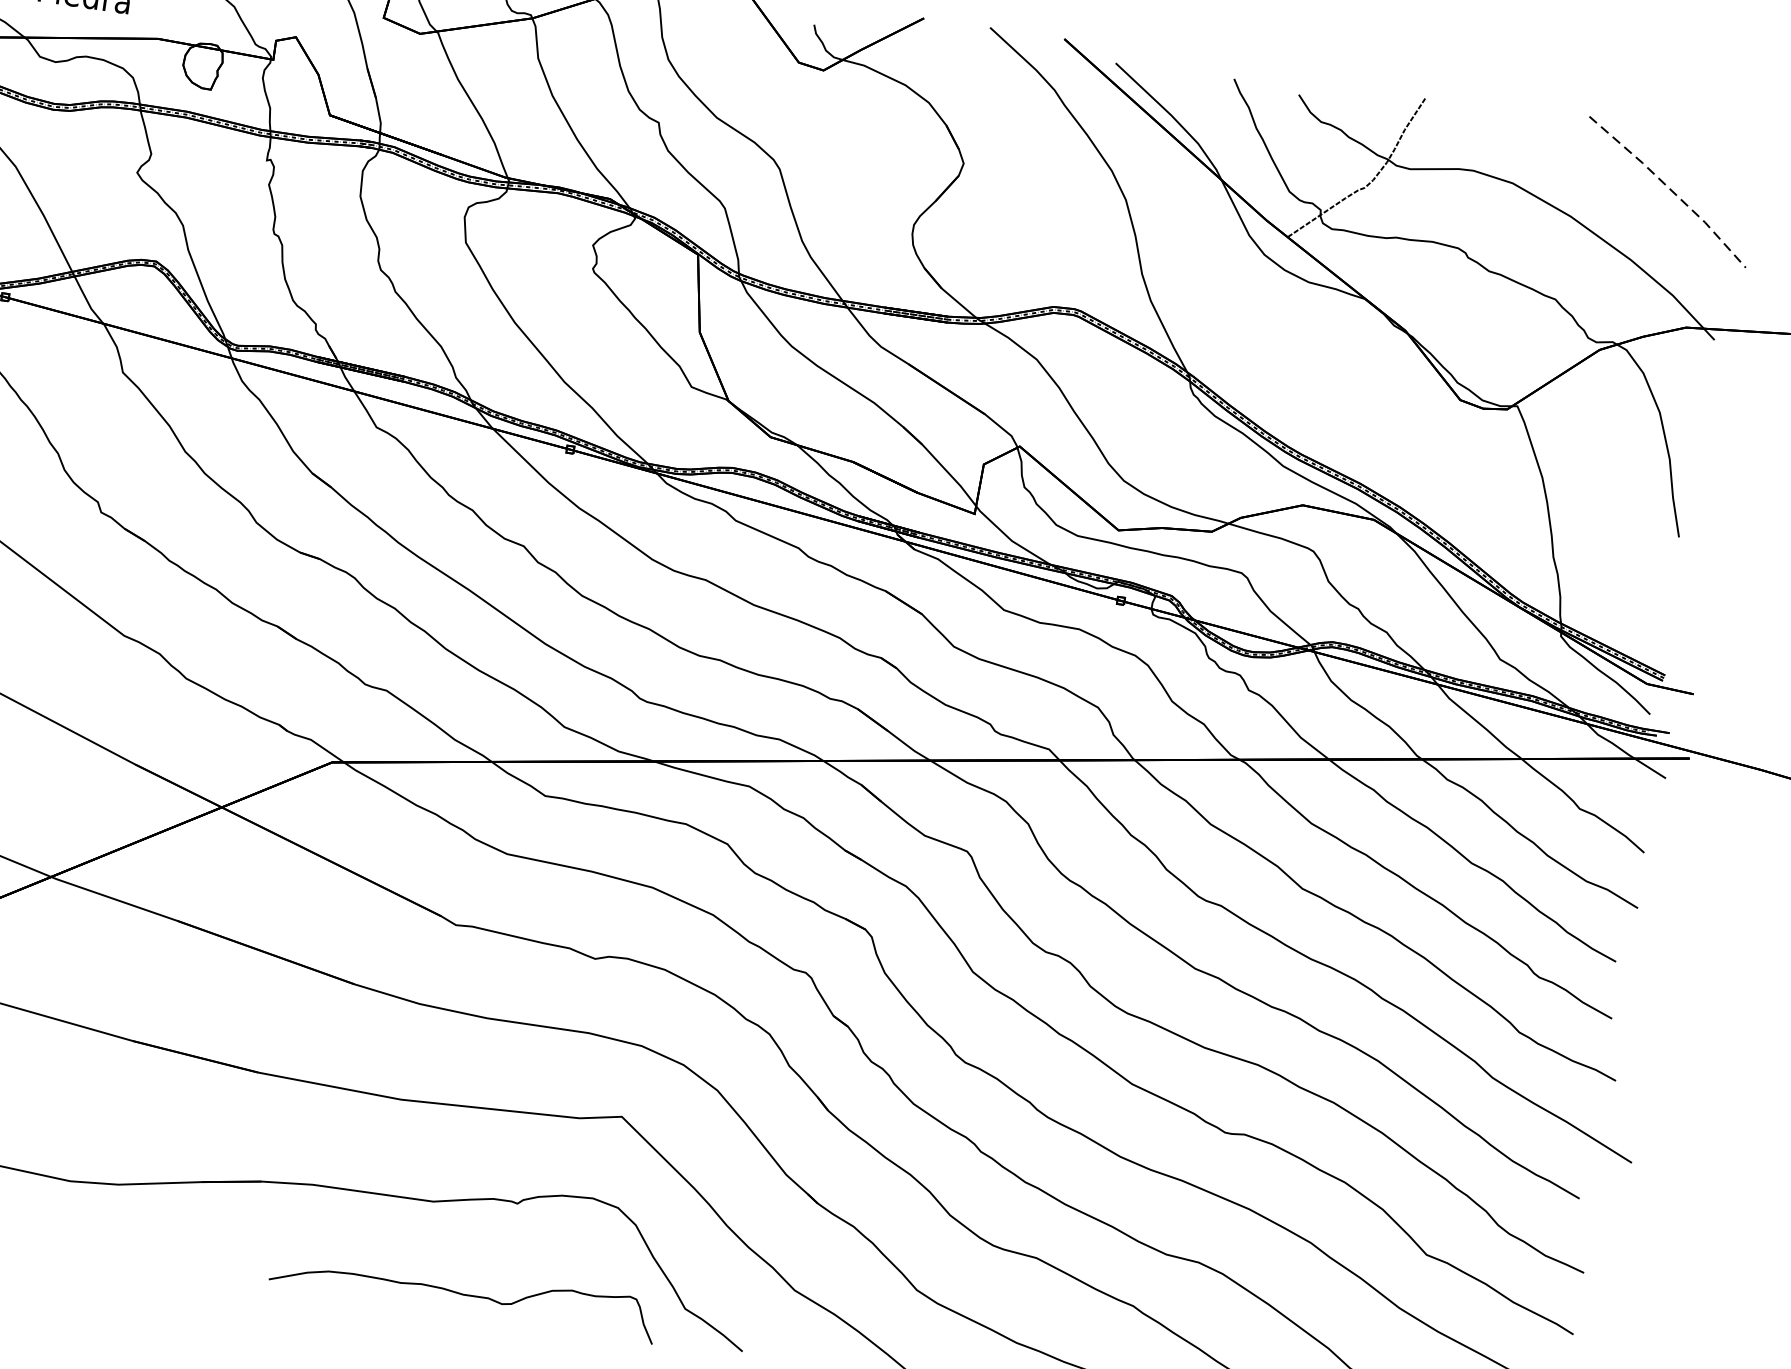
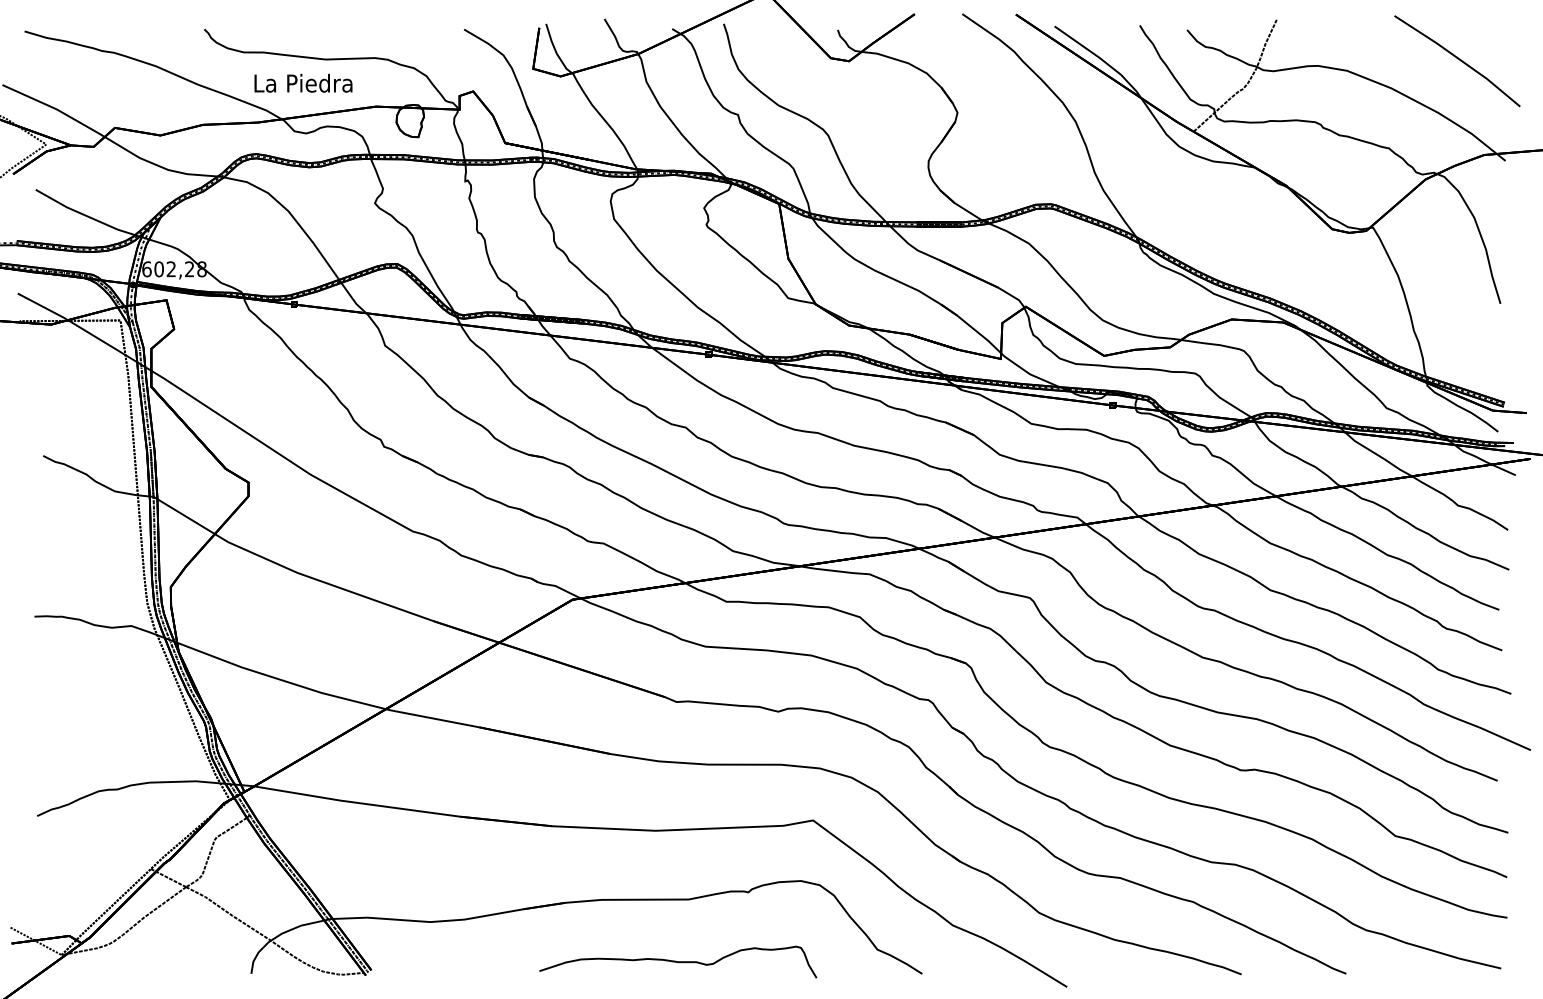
line: (1670, 190) -> (1459, 59), dashed -> solid
curve: (463, 1293) -> (678, 961), moved

